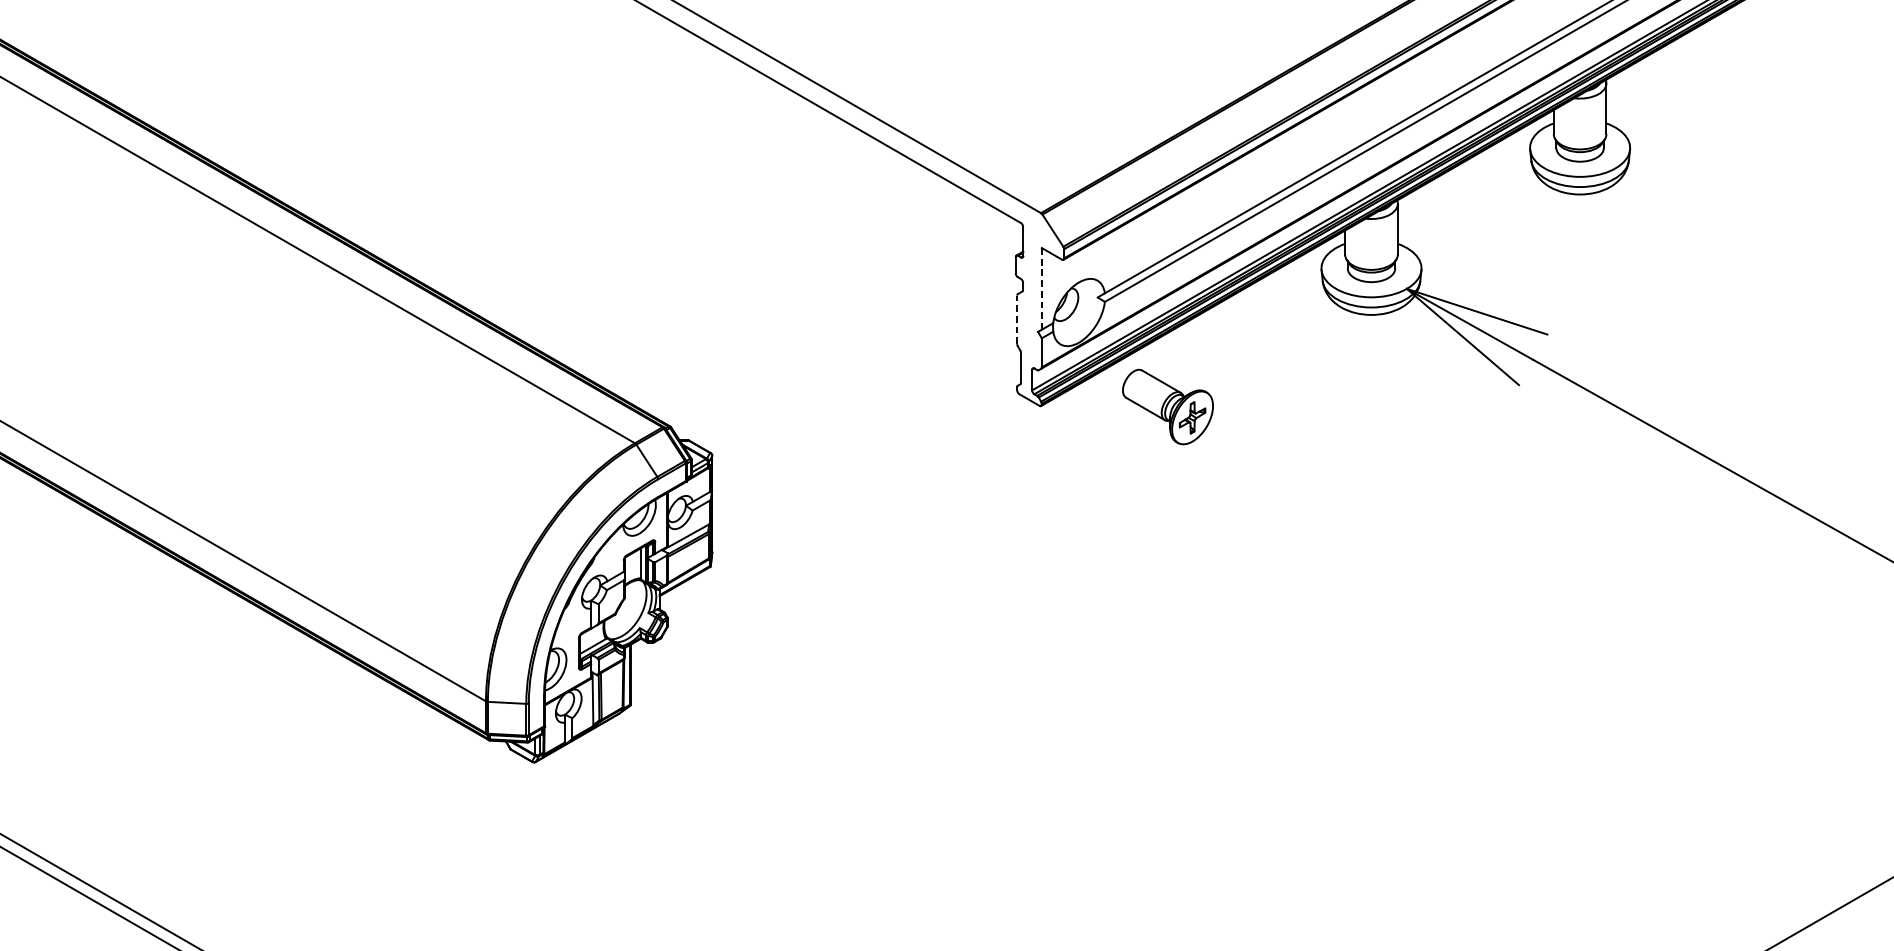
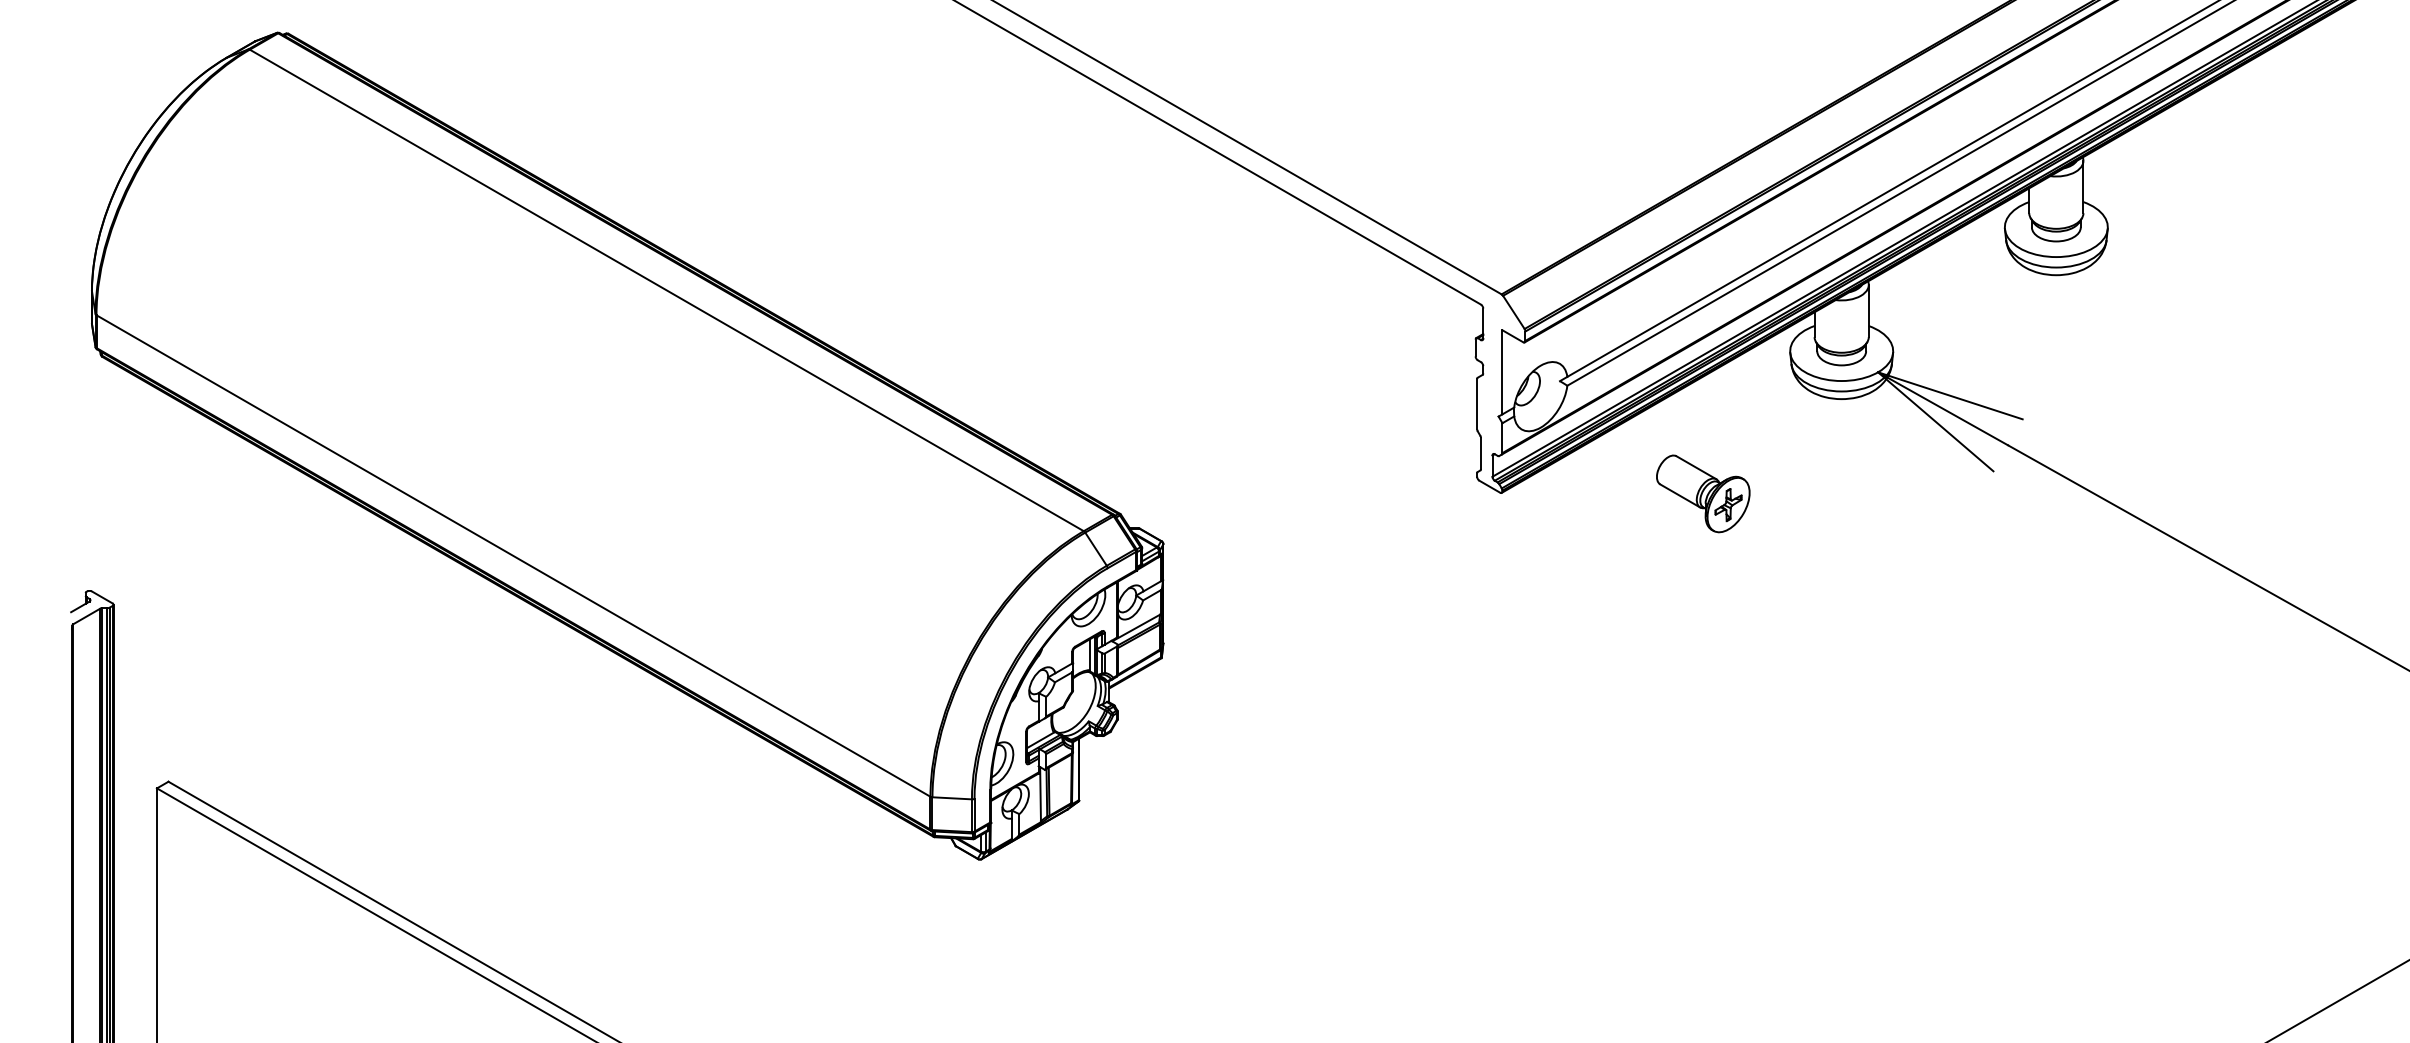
line: (1041, 288) -> (1502, 371), dashed -> solid
line: (1017, 319) -> (1477, 403), dashed -> solid
part: (1168, 406) -> (1703, 493), moved

